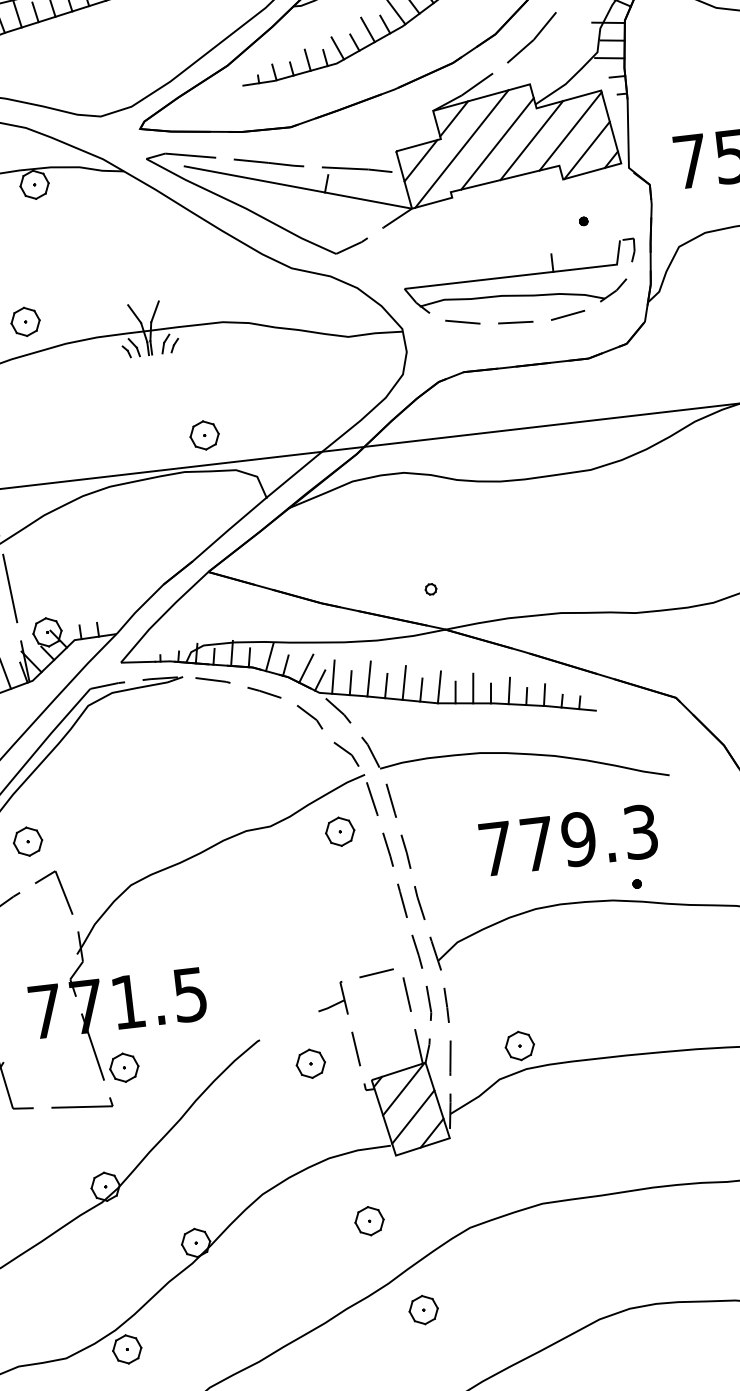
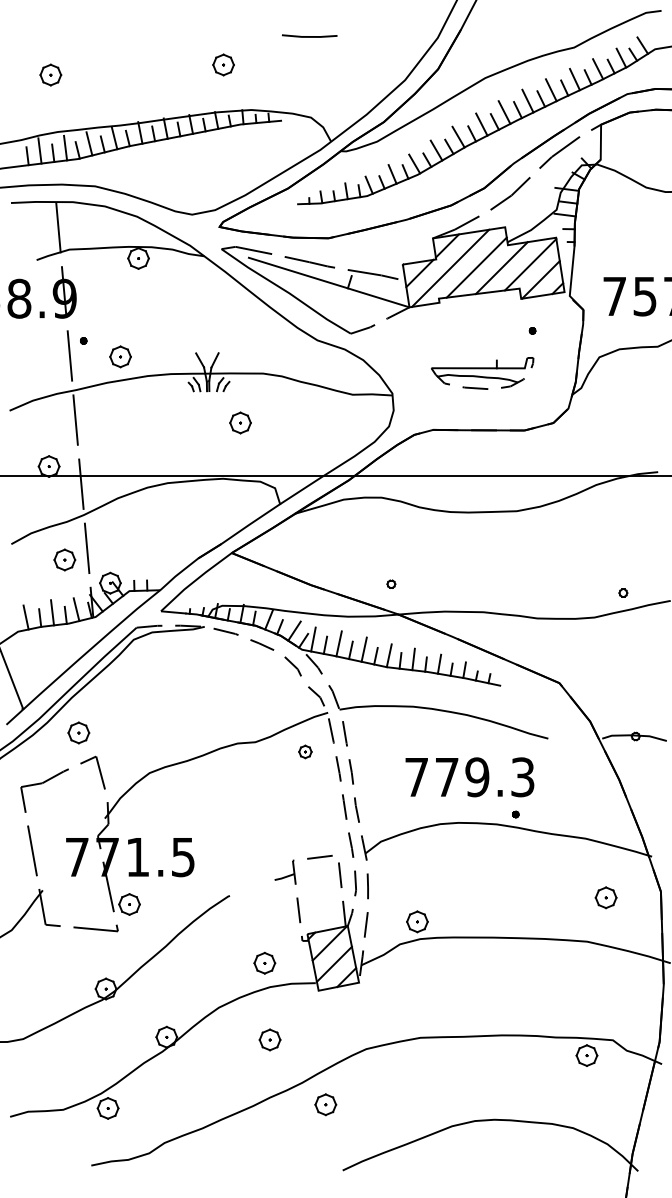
part: (522, 287) -> (482, 373), size x0.6
part: (204, 434) -> (240, 422), moved
part: (340, 831) -> (305, 751), size x0.6
part: (310, 1062) -> (264, 962), moved
part: (368, 1220) -> (269, 1039), moved

